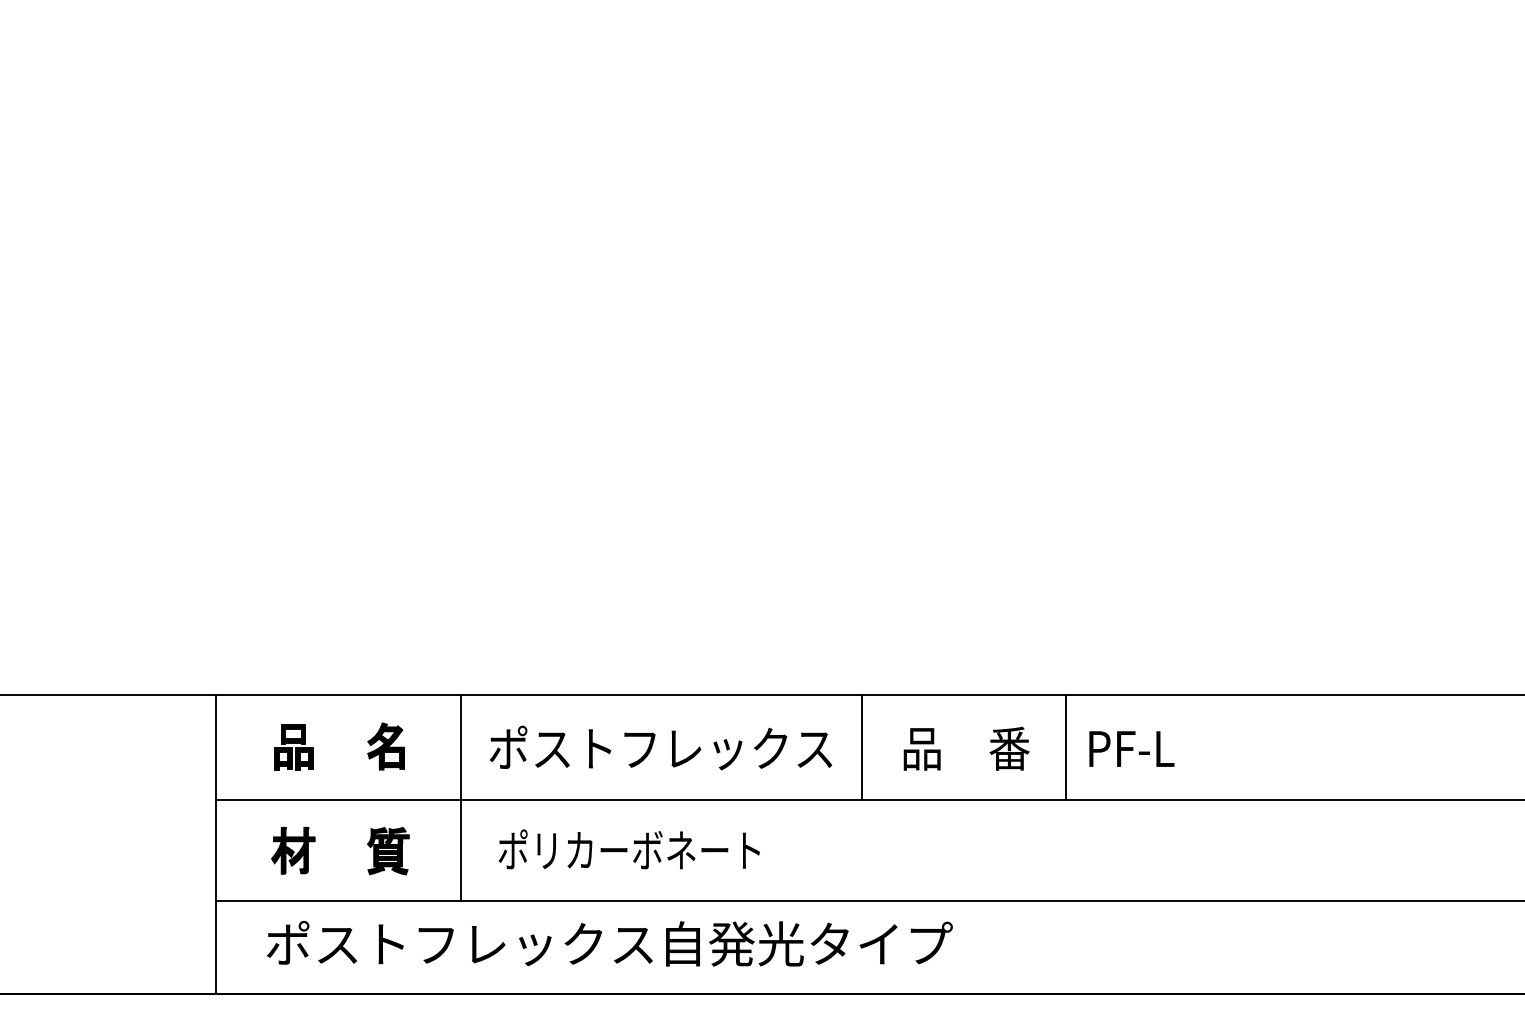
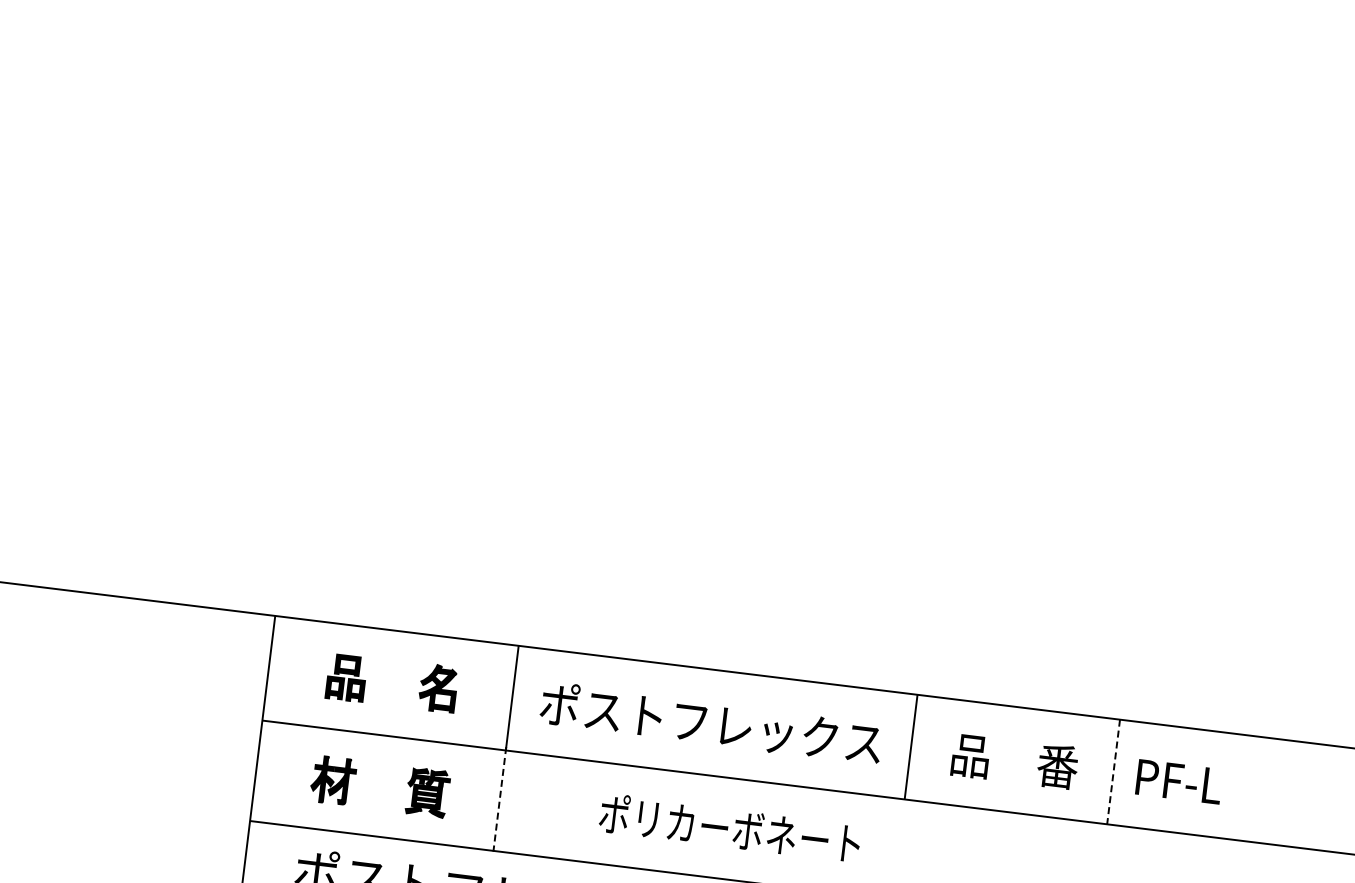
line: (1065, 747) -> (1113, 772), solid -> dashed
line: (460, 849) -> (499, 799), solid -> dashed
text: (628, 849) -> (729, 827), moved

